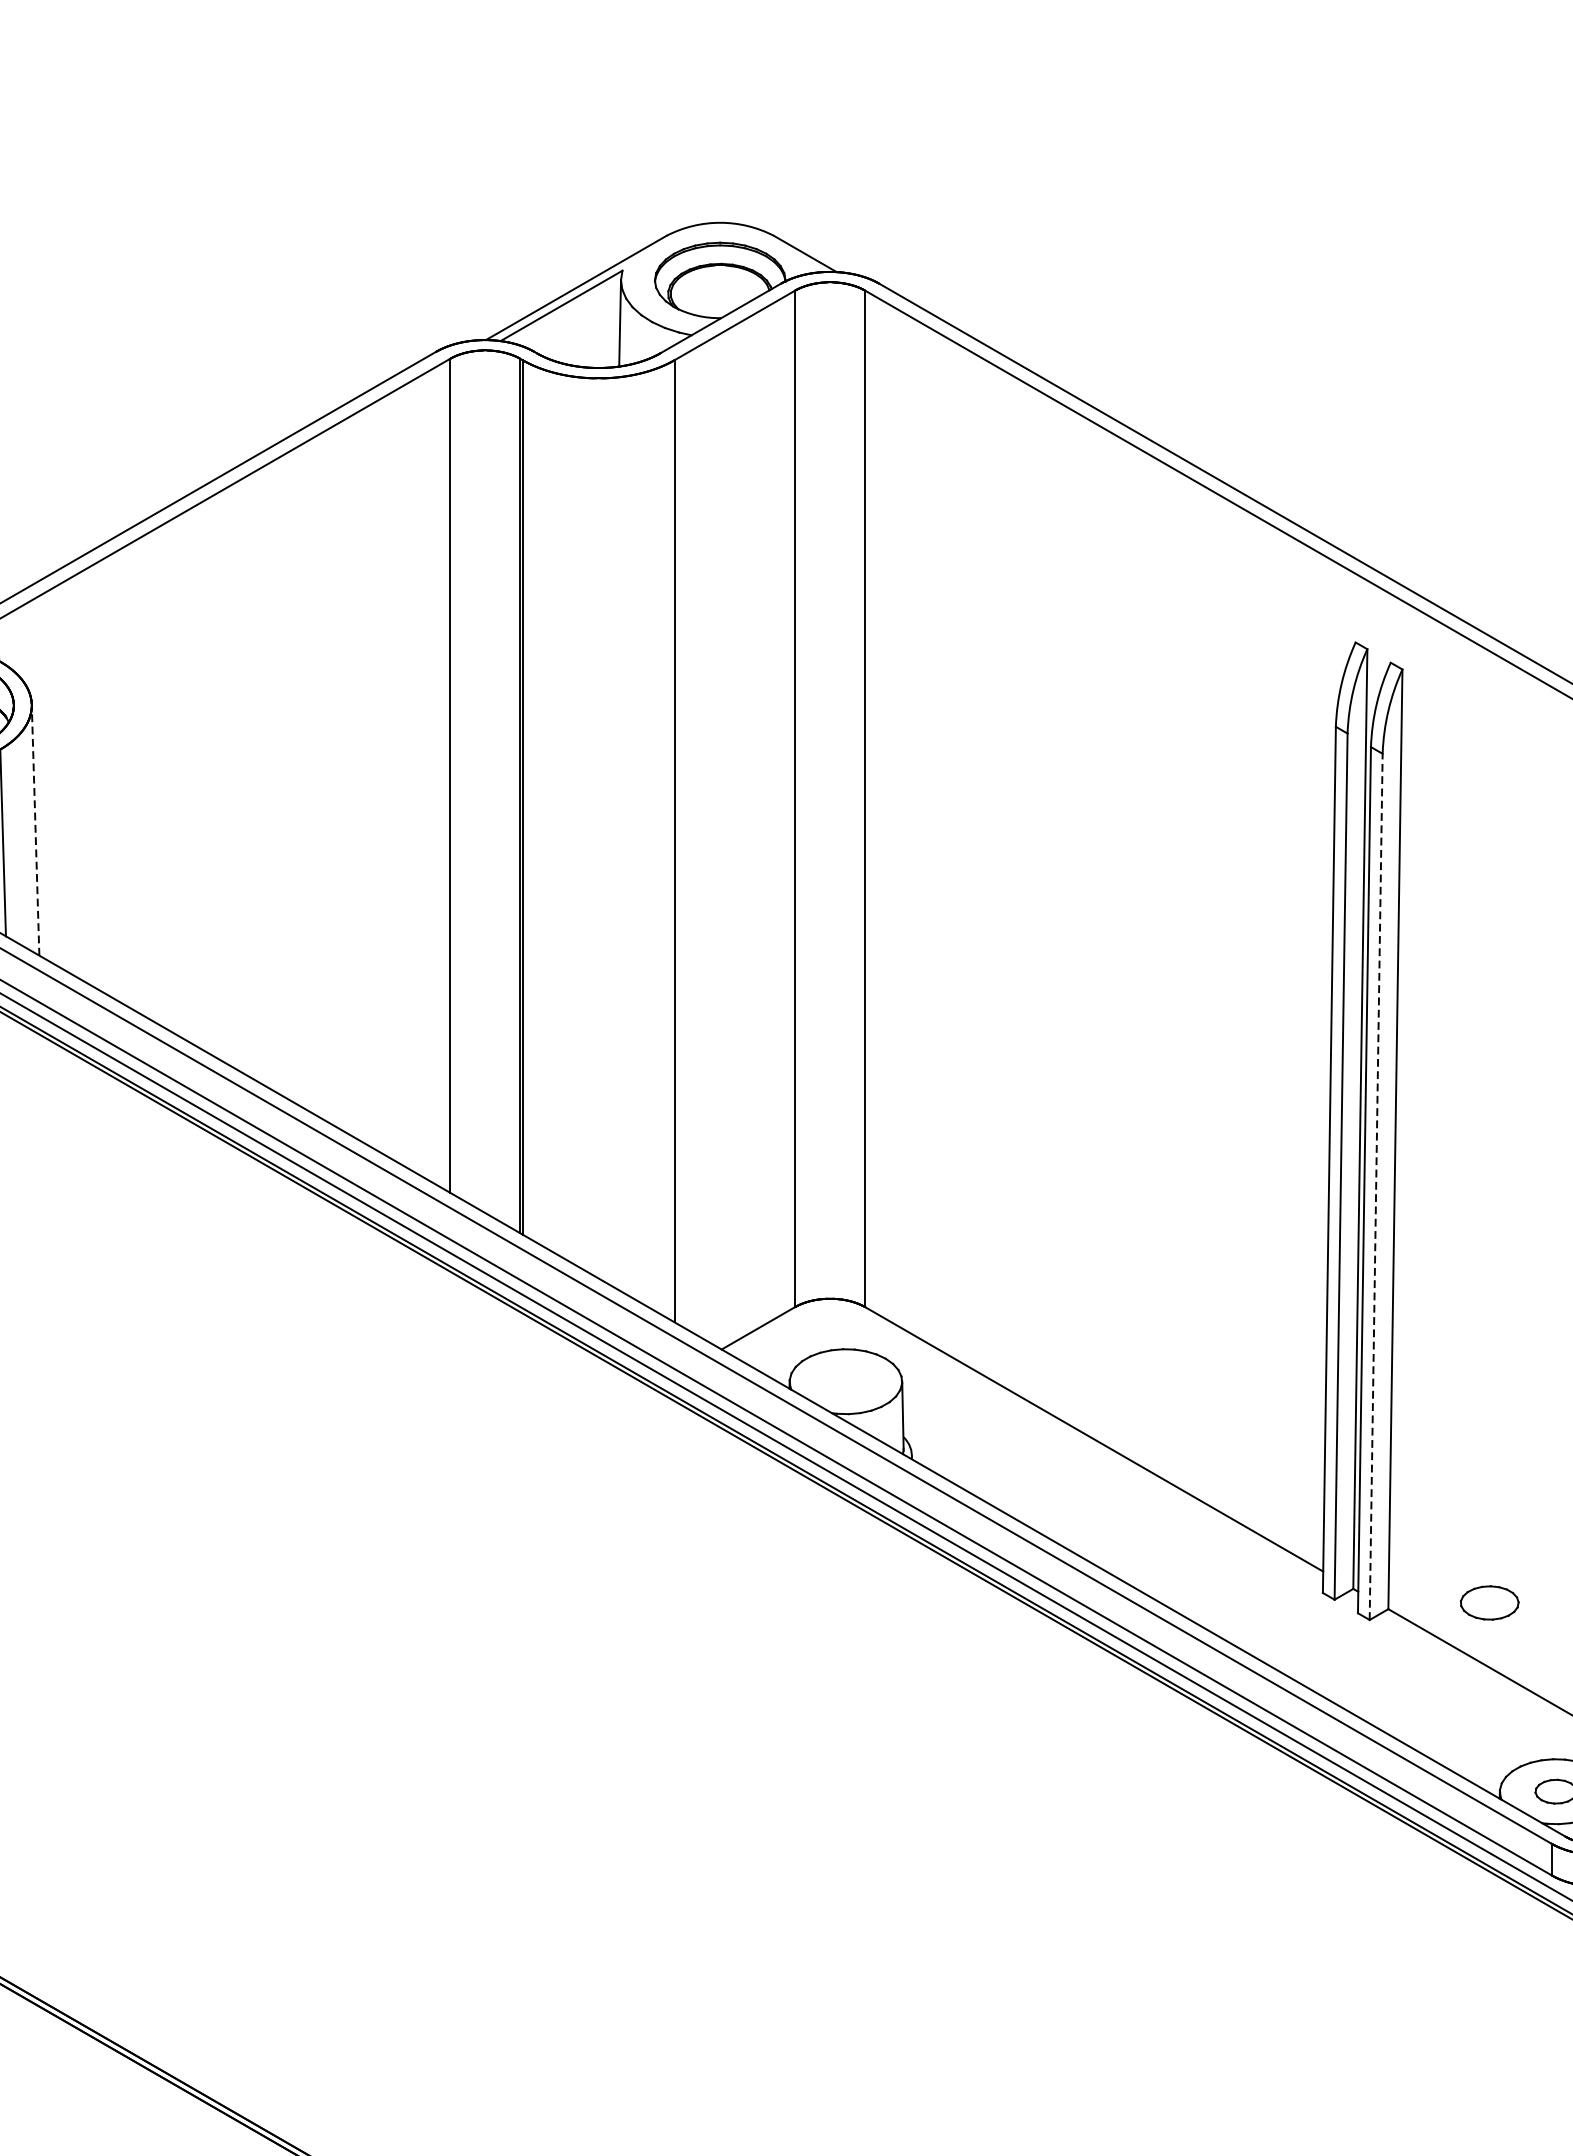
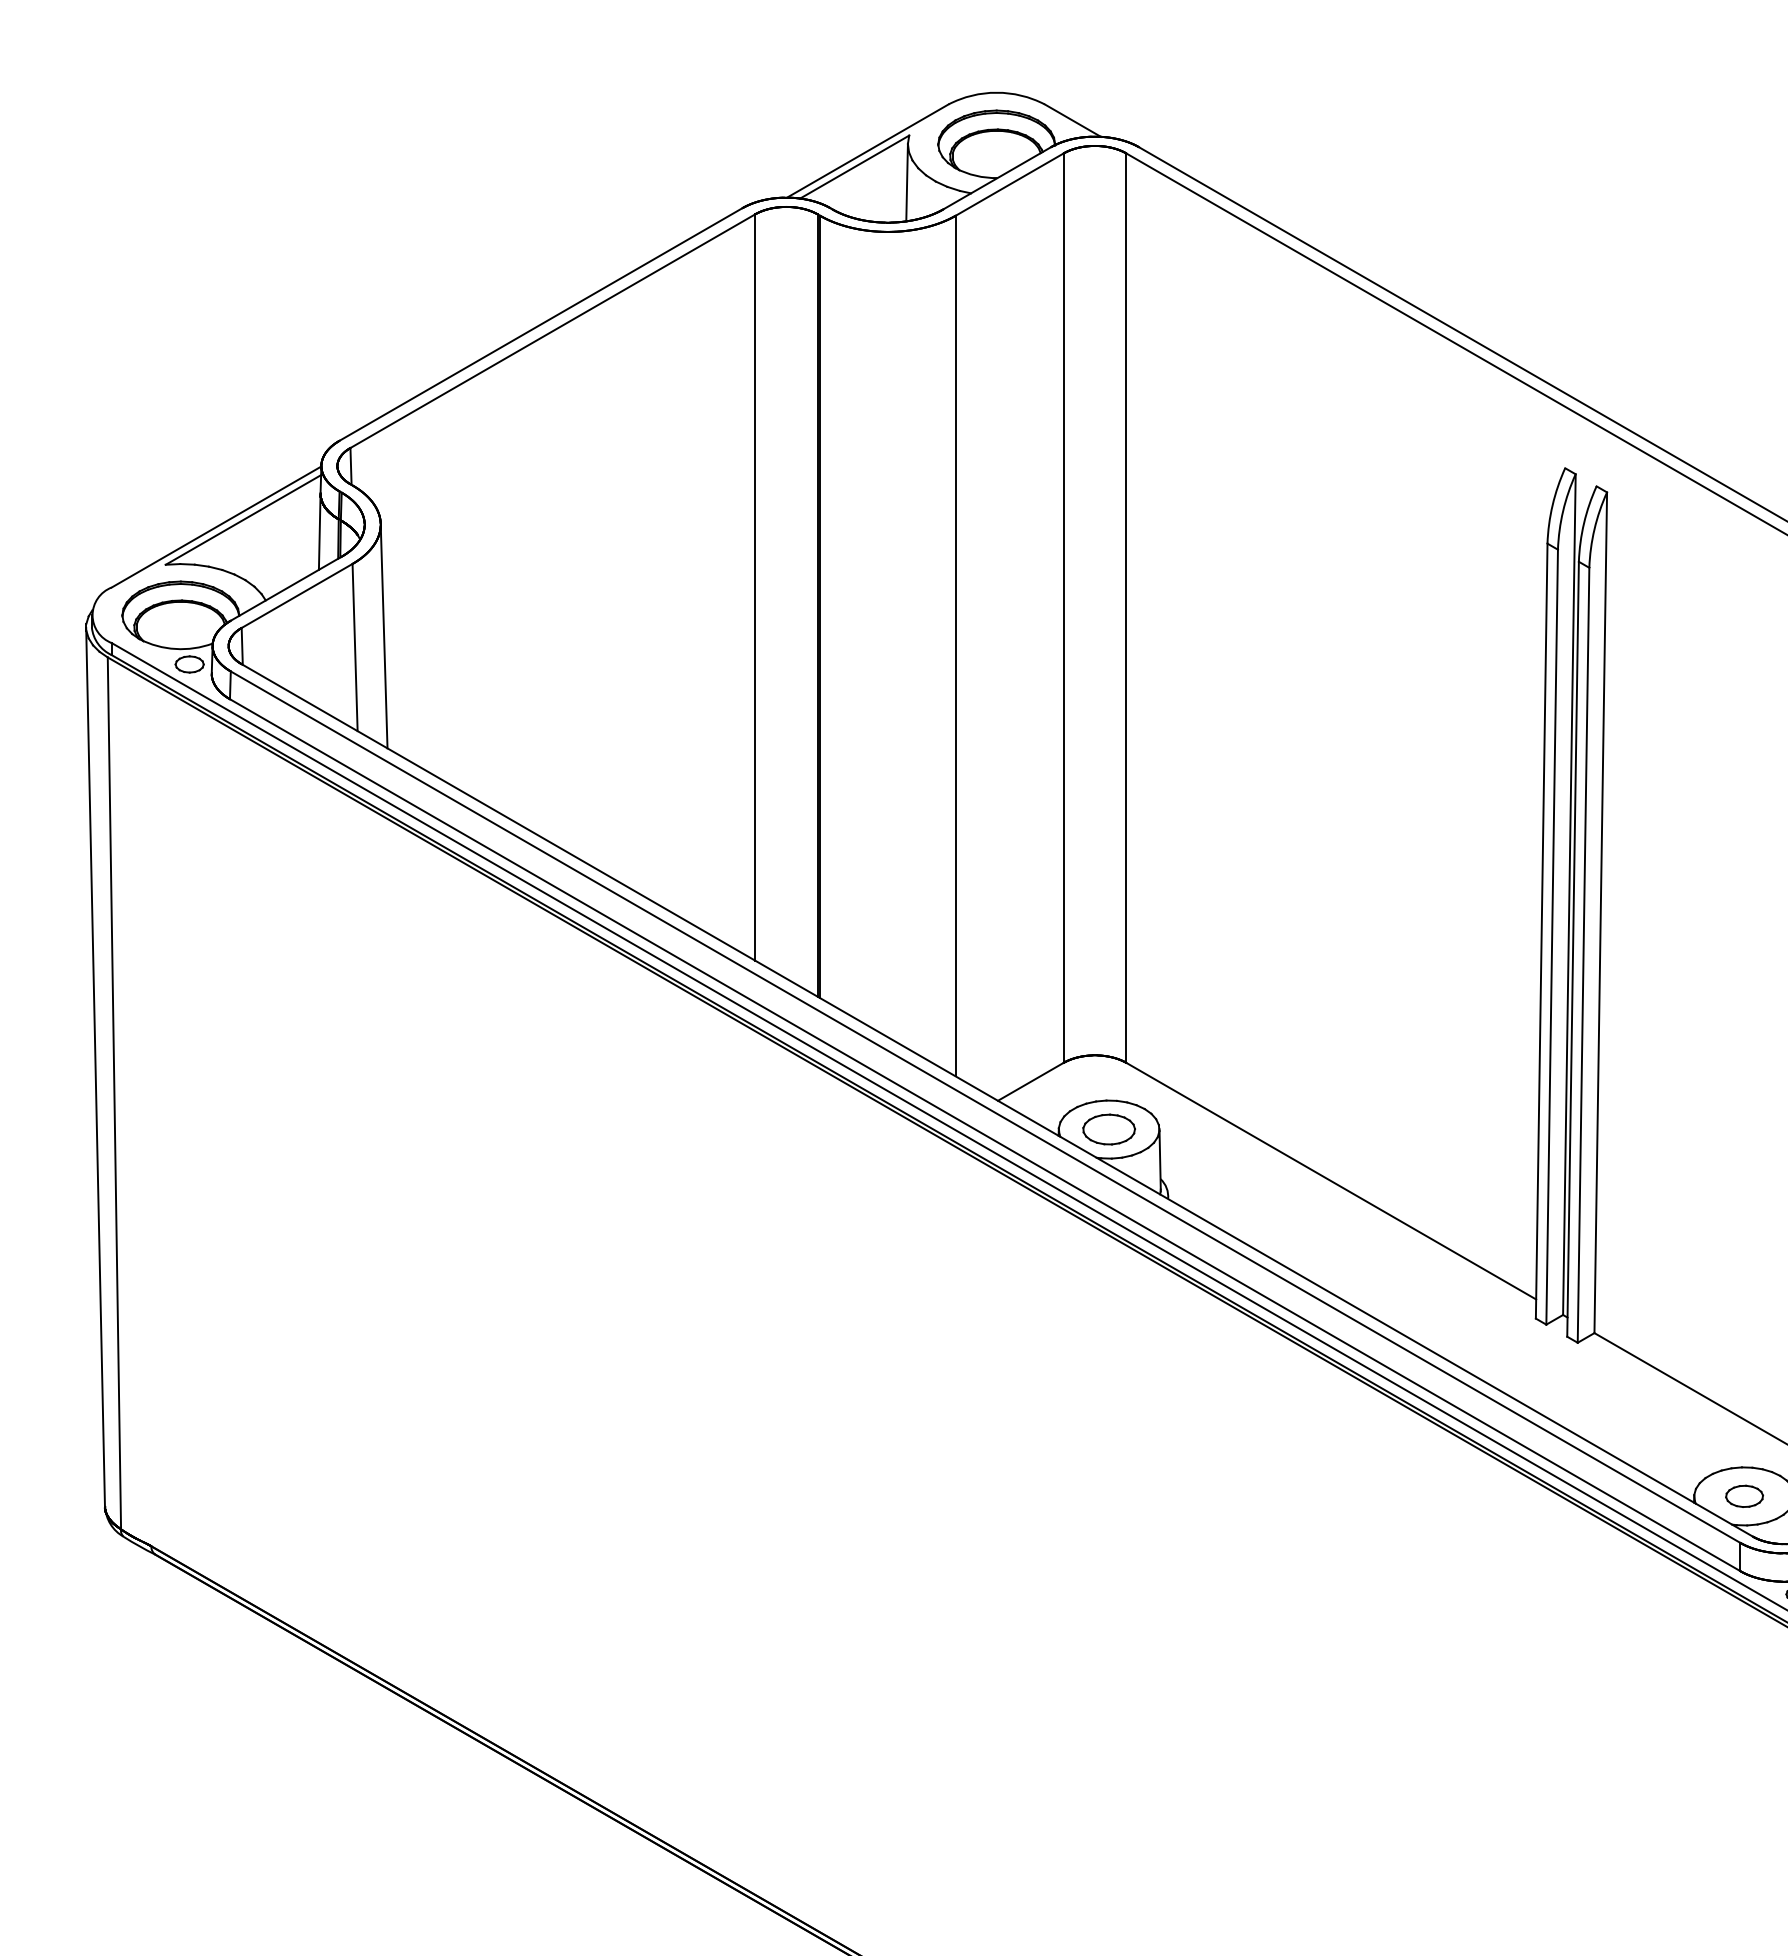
line: (35, 829) -> (384, 635), dashed -> solid
line: (1376, 1187) -> (1583, 955), dashed -> solid
part: (1489, 1602) -> (1108, 1129), moved

